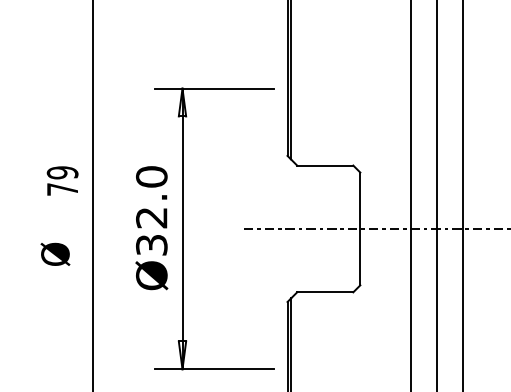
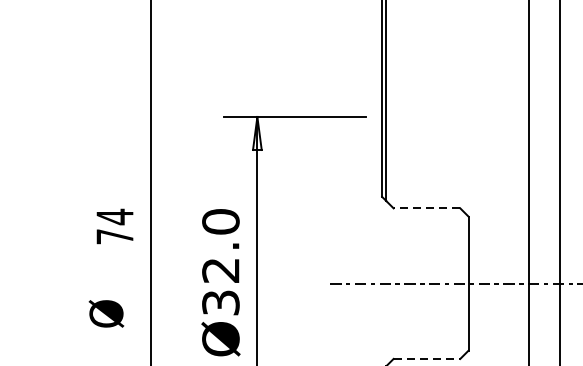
line: (324, 165) -> (426, 208), solid -> dashed
text: (62, 172) -> (114, 216), 79 -> 74
line: (325, 292) -> (427, 359), solid -> dashed

